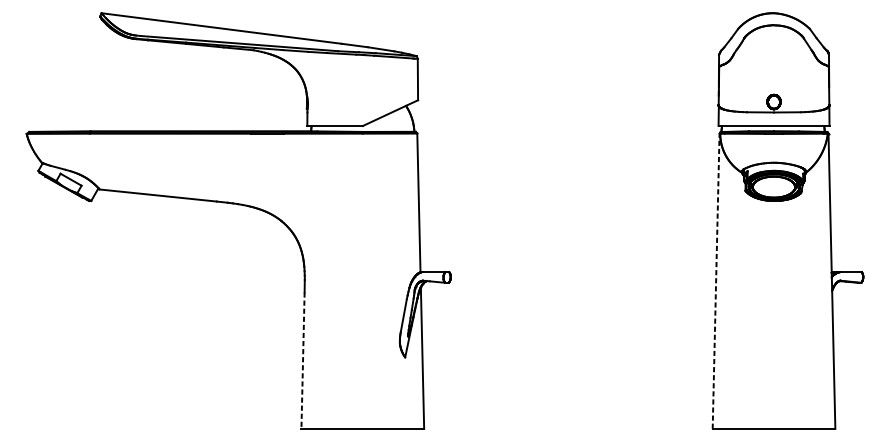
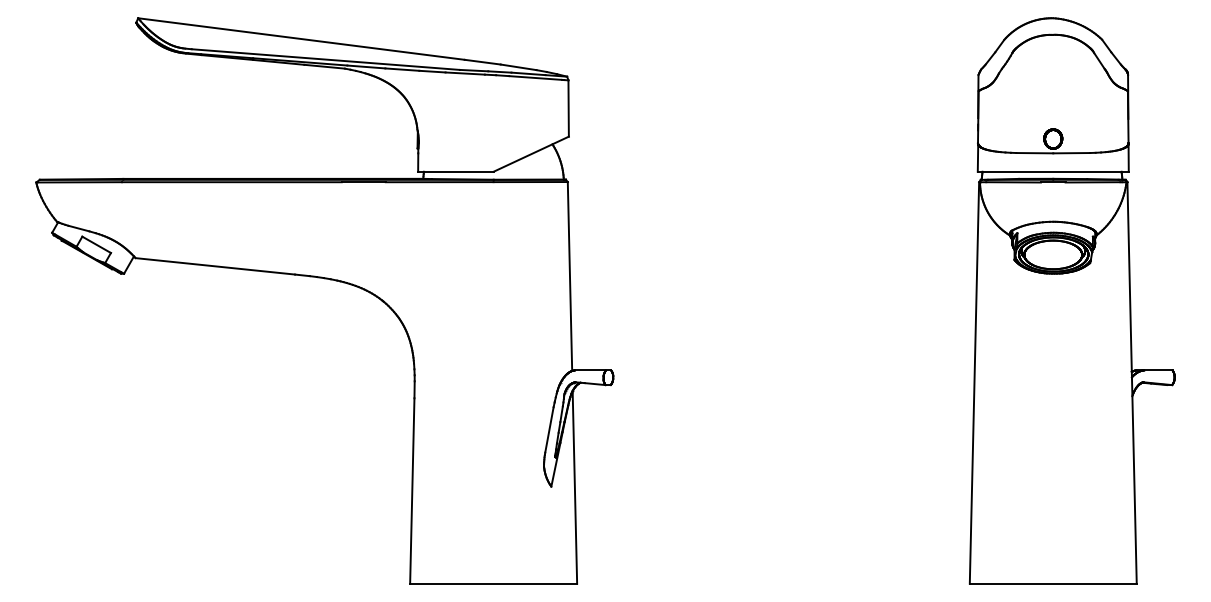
line: (716, 280) -> (974, 382), dashed -> solid
line: (303, 360) -> (412, 491), dashed -> solid

